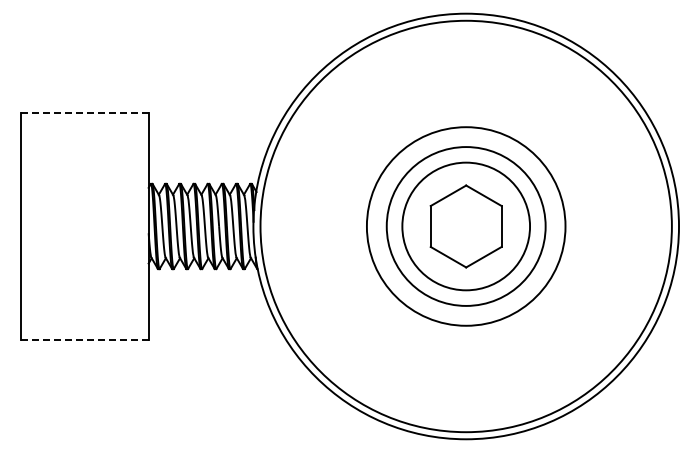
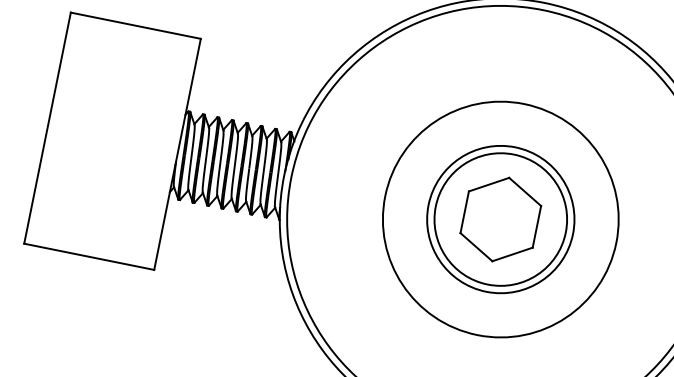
line: (84, 113) -> (135, 26), dashed -> solid
circle: (465, 226) -> (500, 219), size x1.43
circle: (466, 226) -> (501, 219), size x0.71
line: (84, 339) -> (88, 256), dashed -> solid

